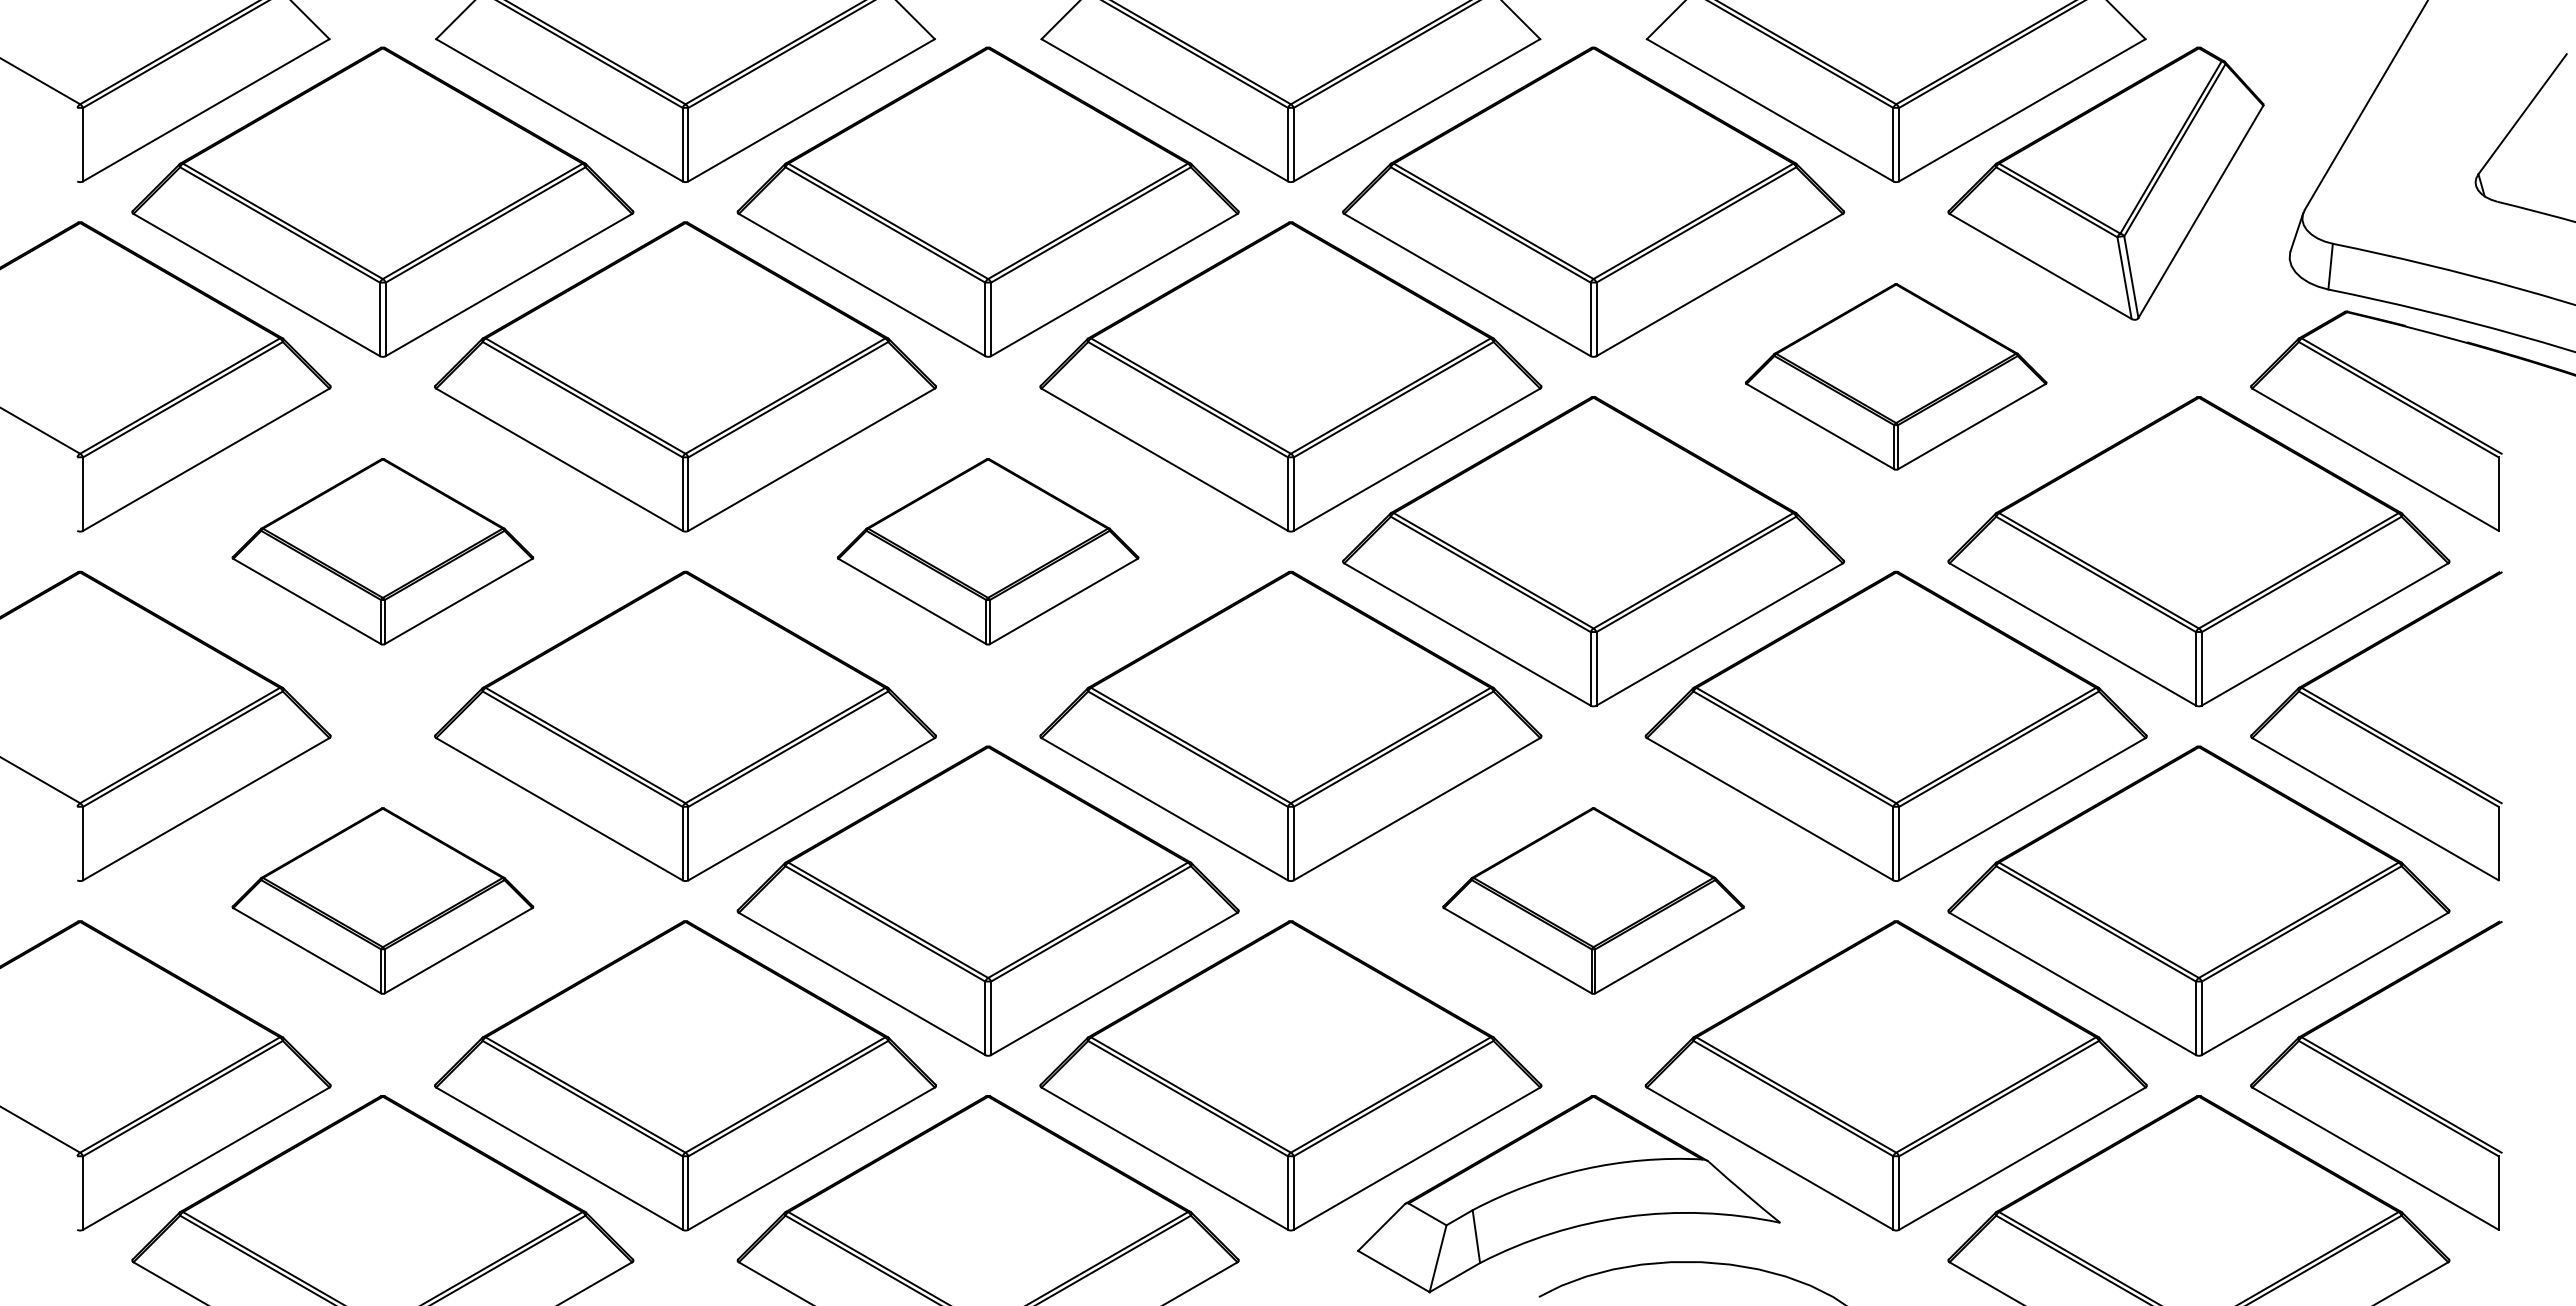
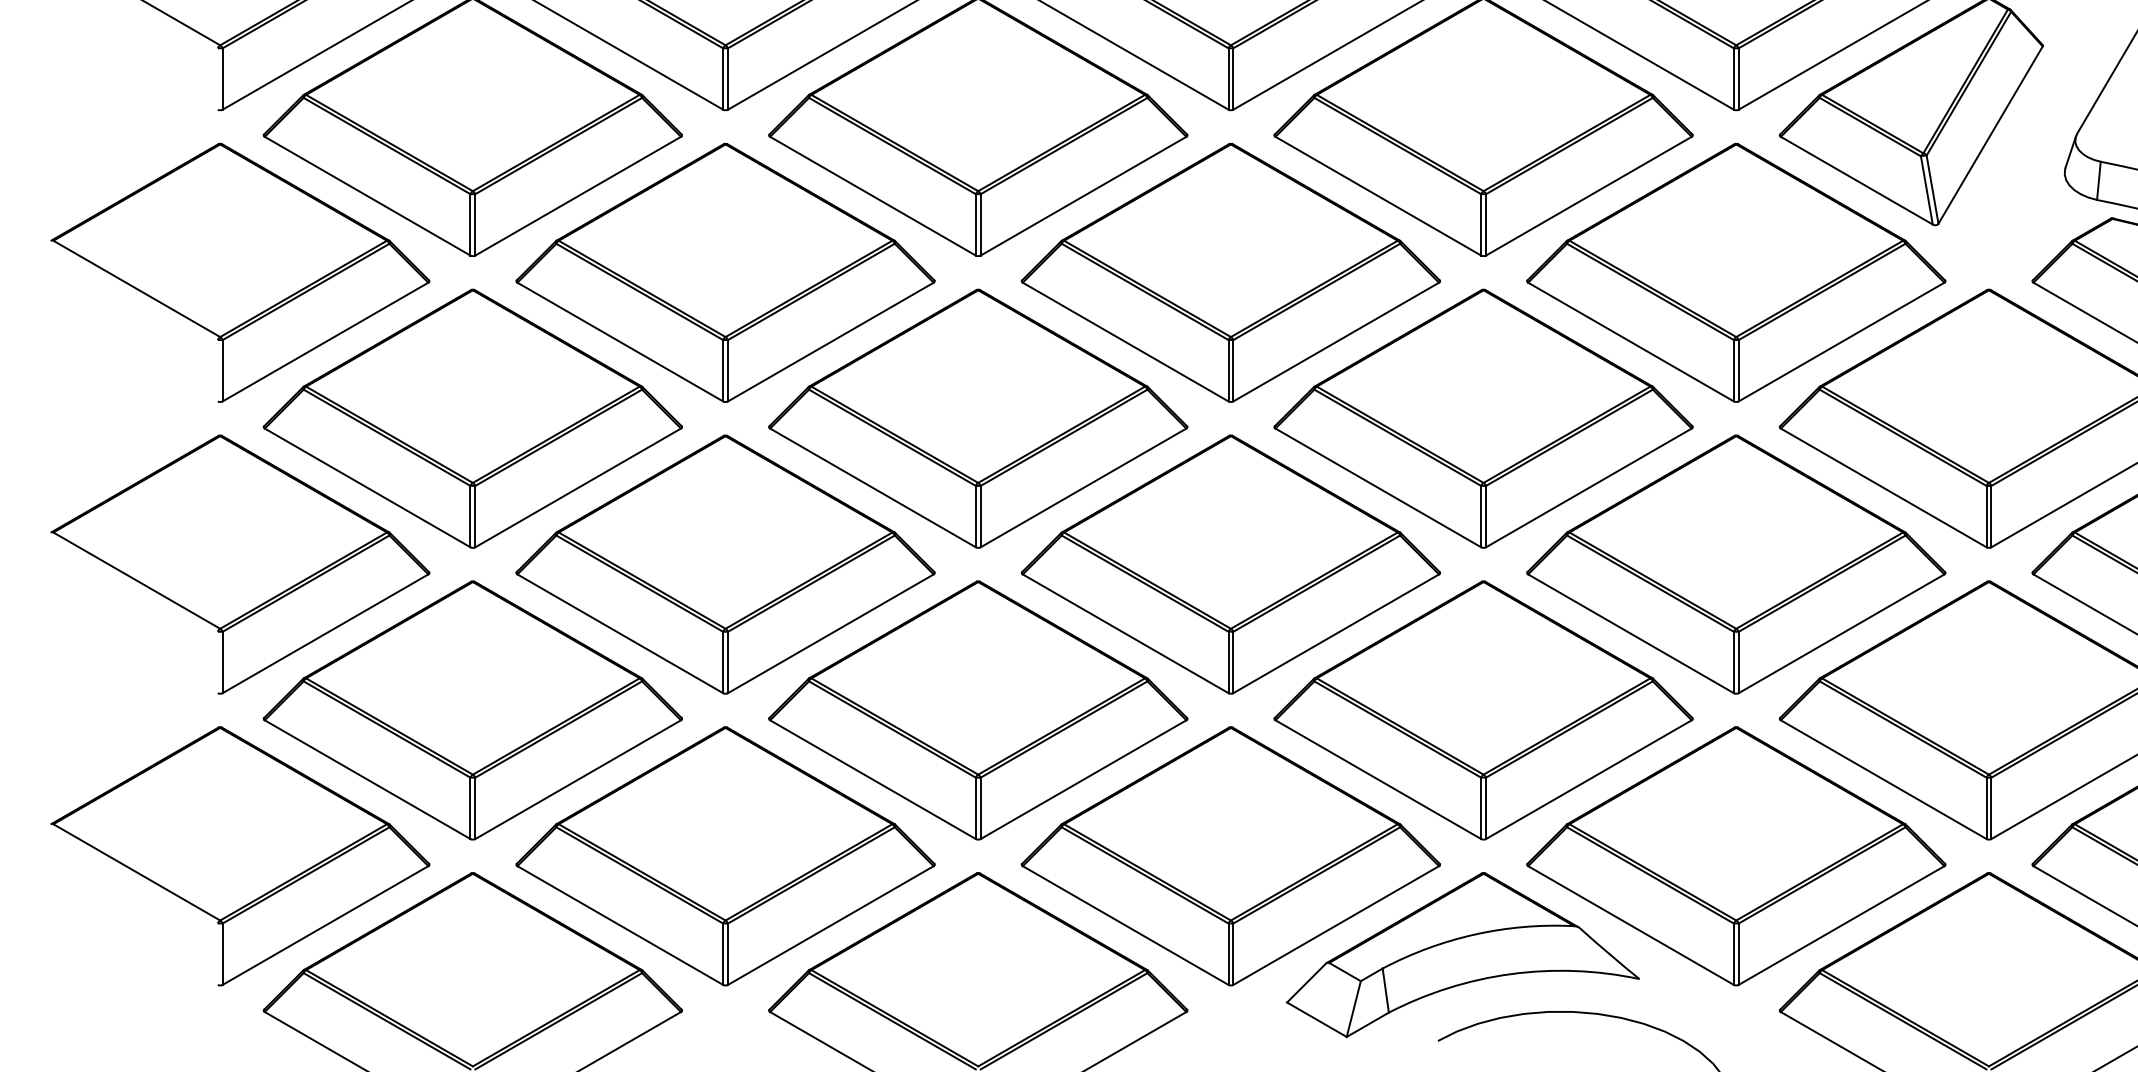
part: (1895, 376) -> (1735, 272), size x1.67
part: (382, 551) -> (472, 418), size x1.67
part: (987, 551) -> (977, 418), size x1.67
part: (382, 900) -> (472, 709), size x1.67
part: (1593, 900) -> (1483, 709), size x1.67

